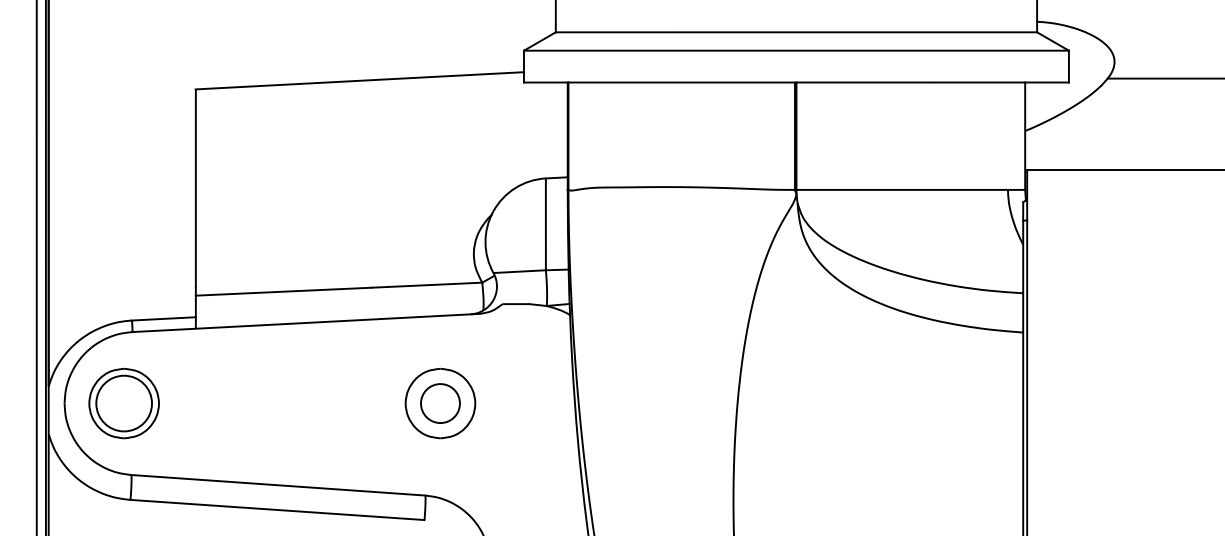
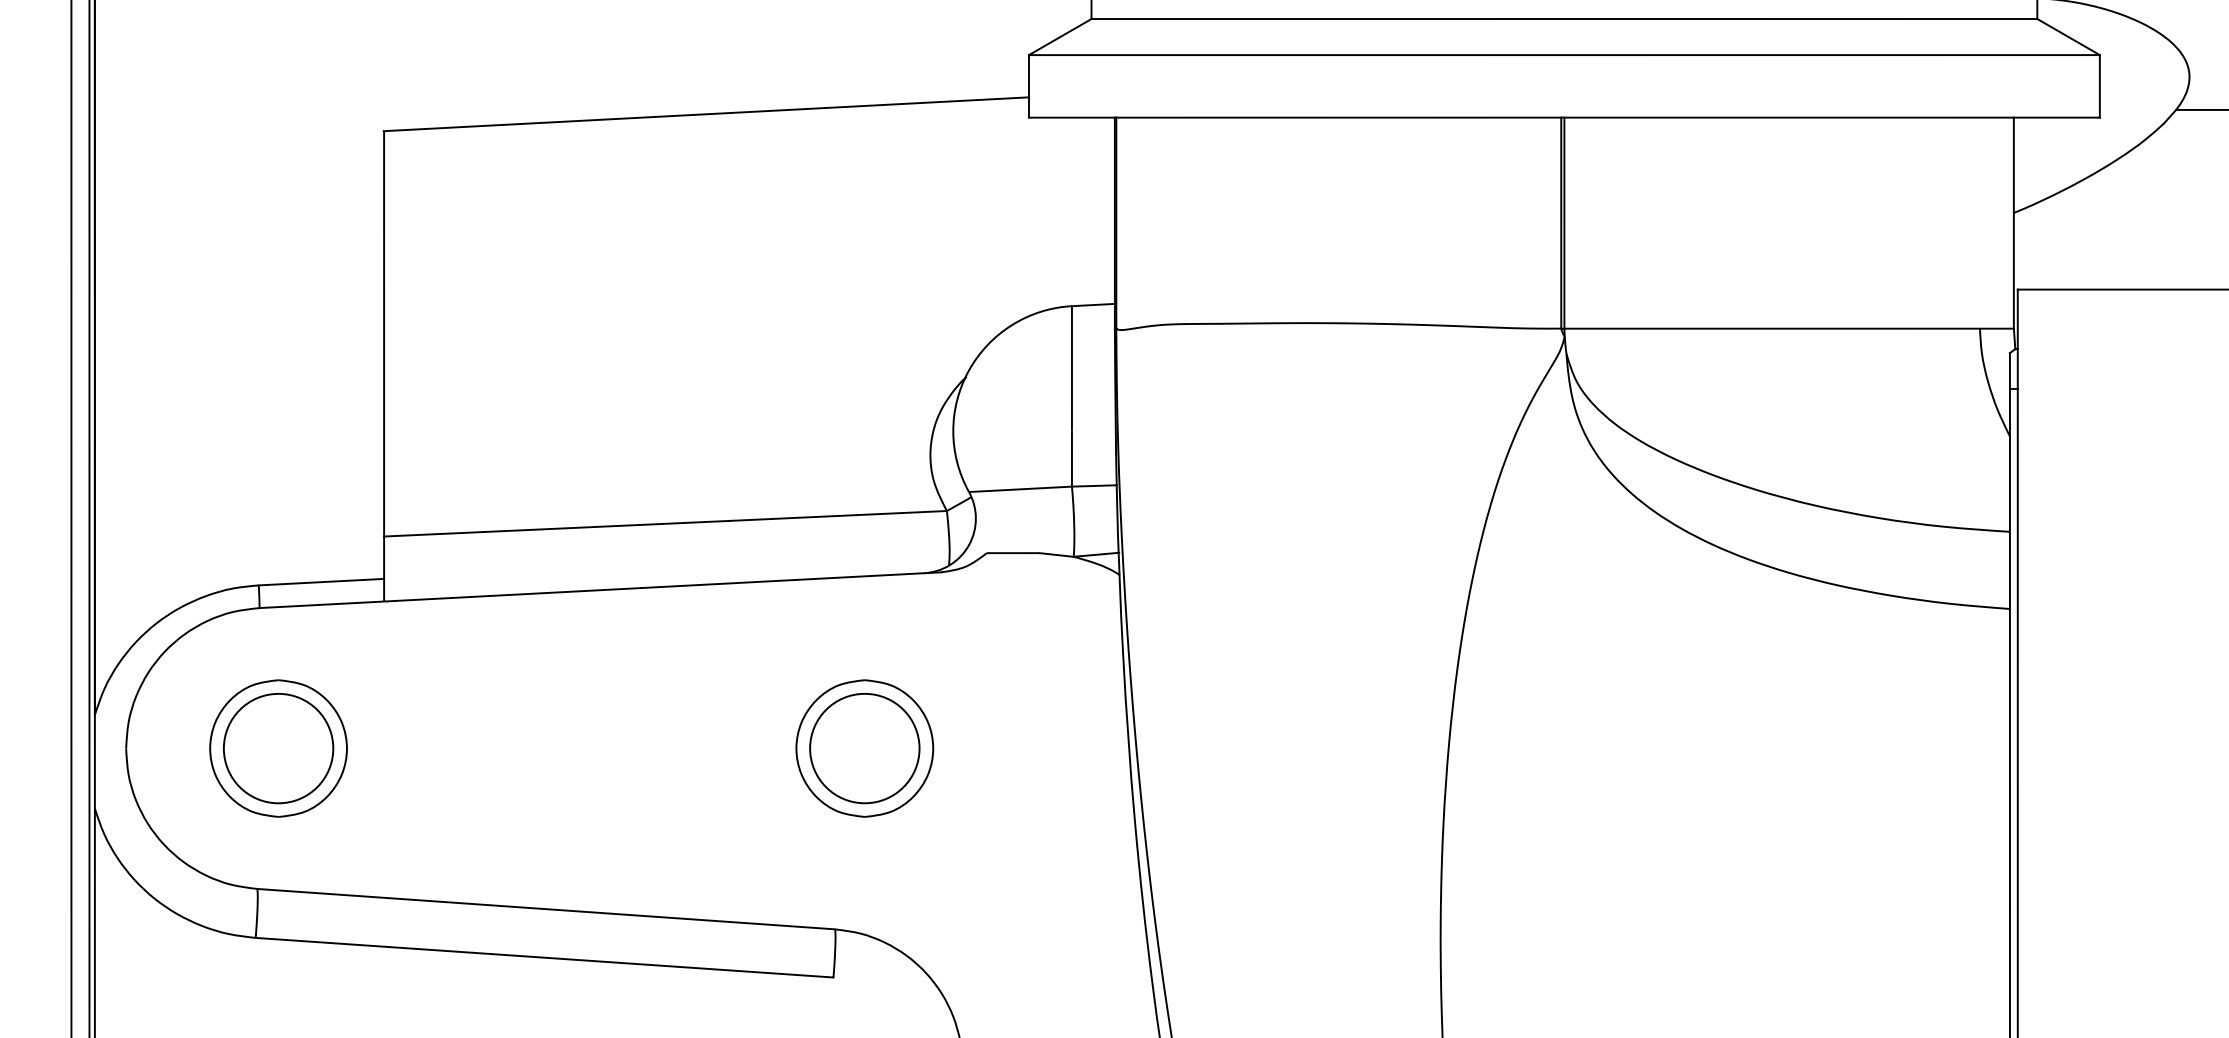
part: (123, 403) -> (277, 748), moved
circle: (440, 403) -> (864, 748), size x1.43

